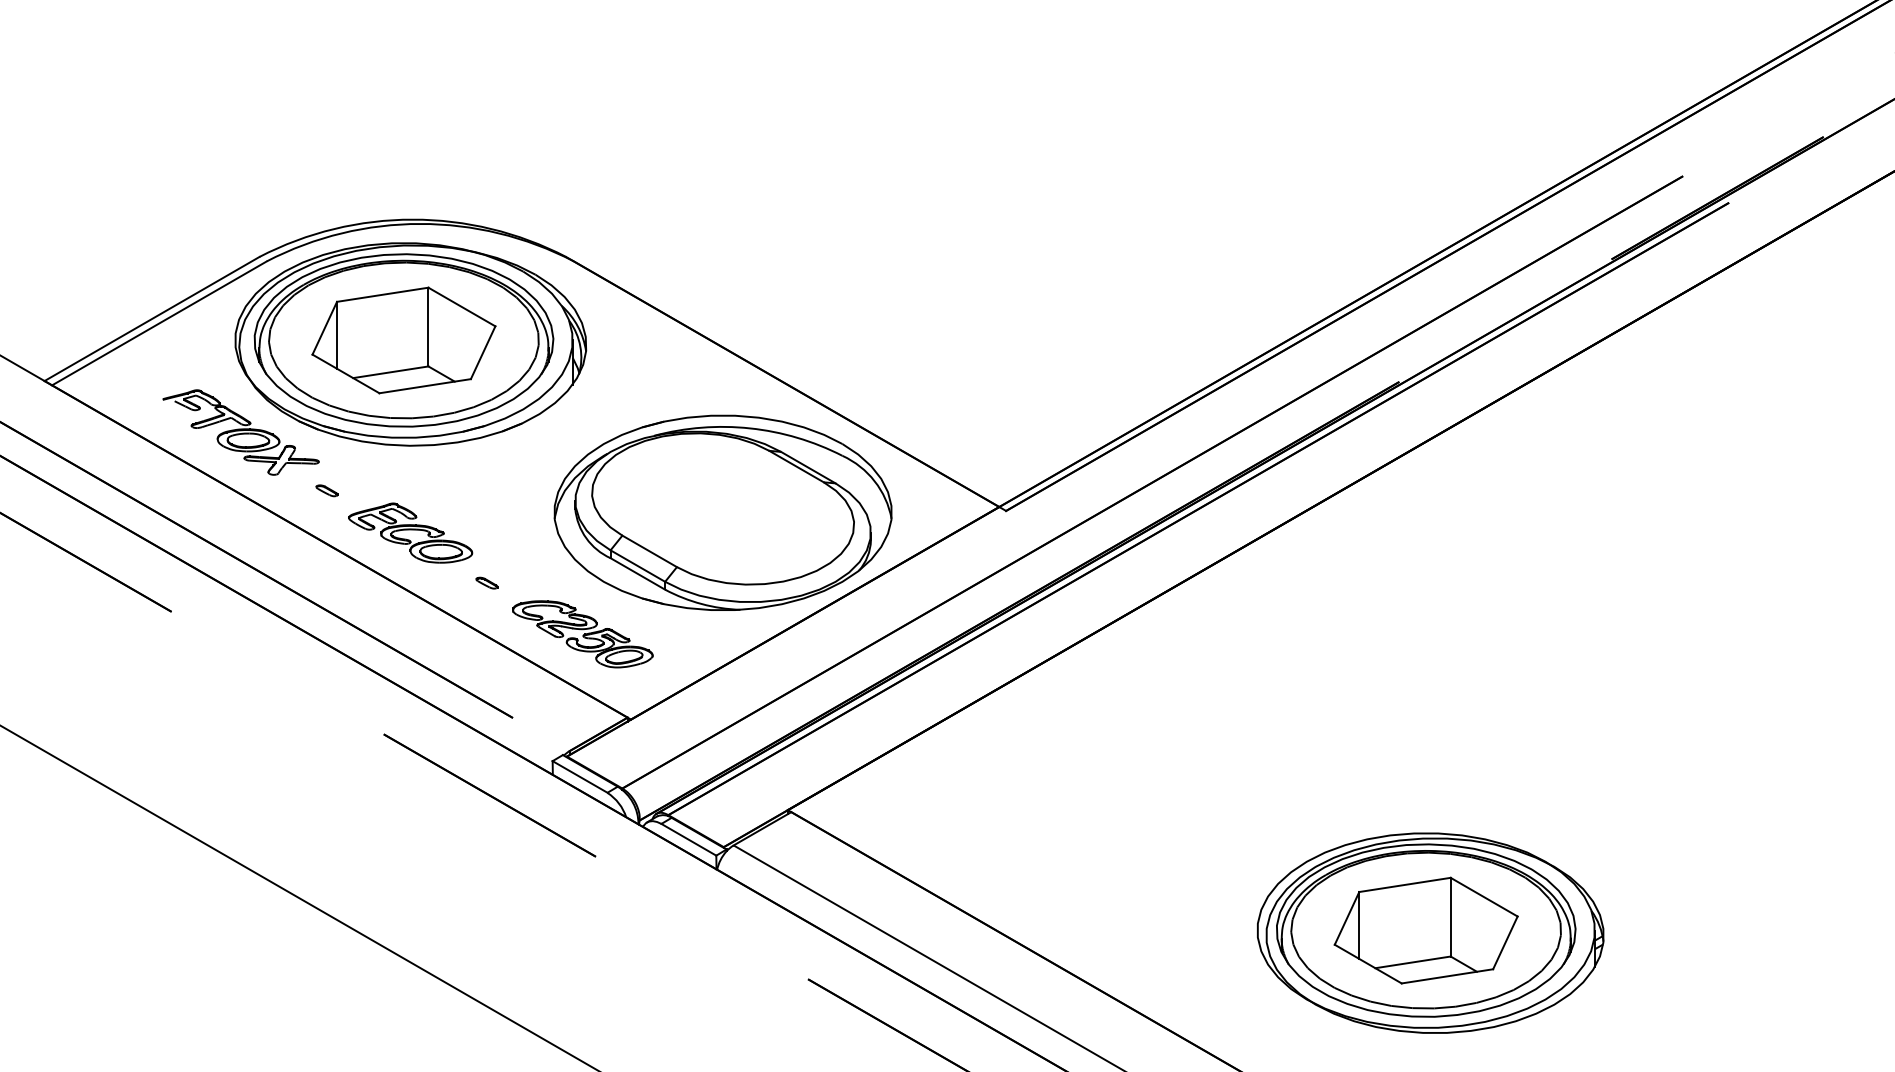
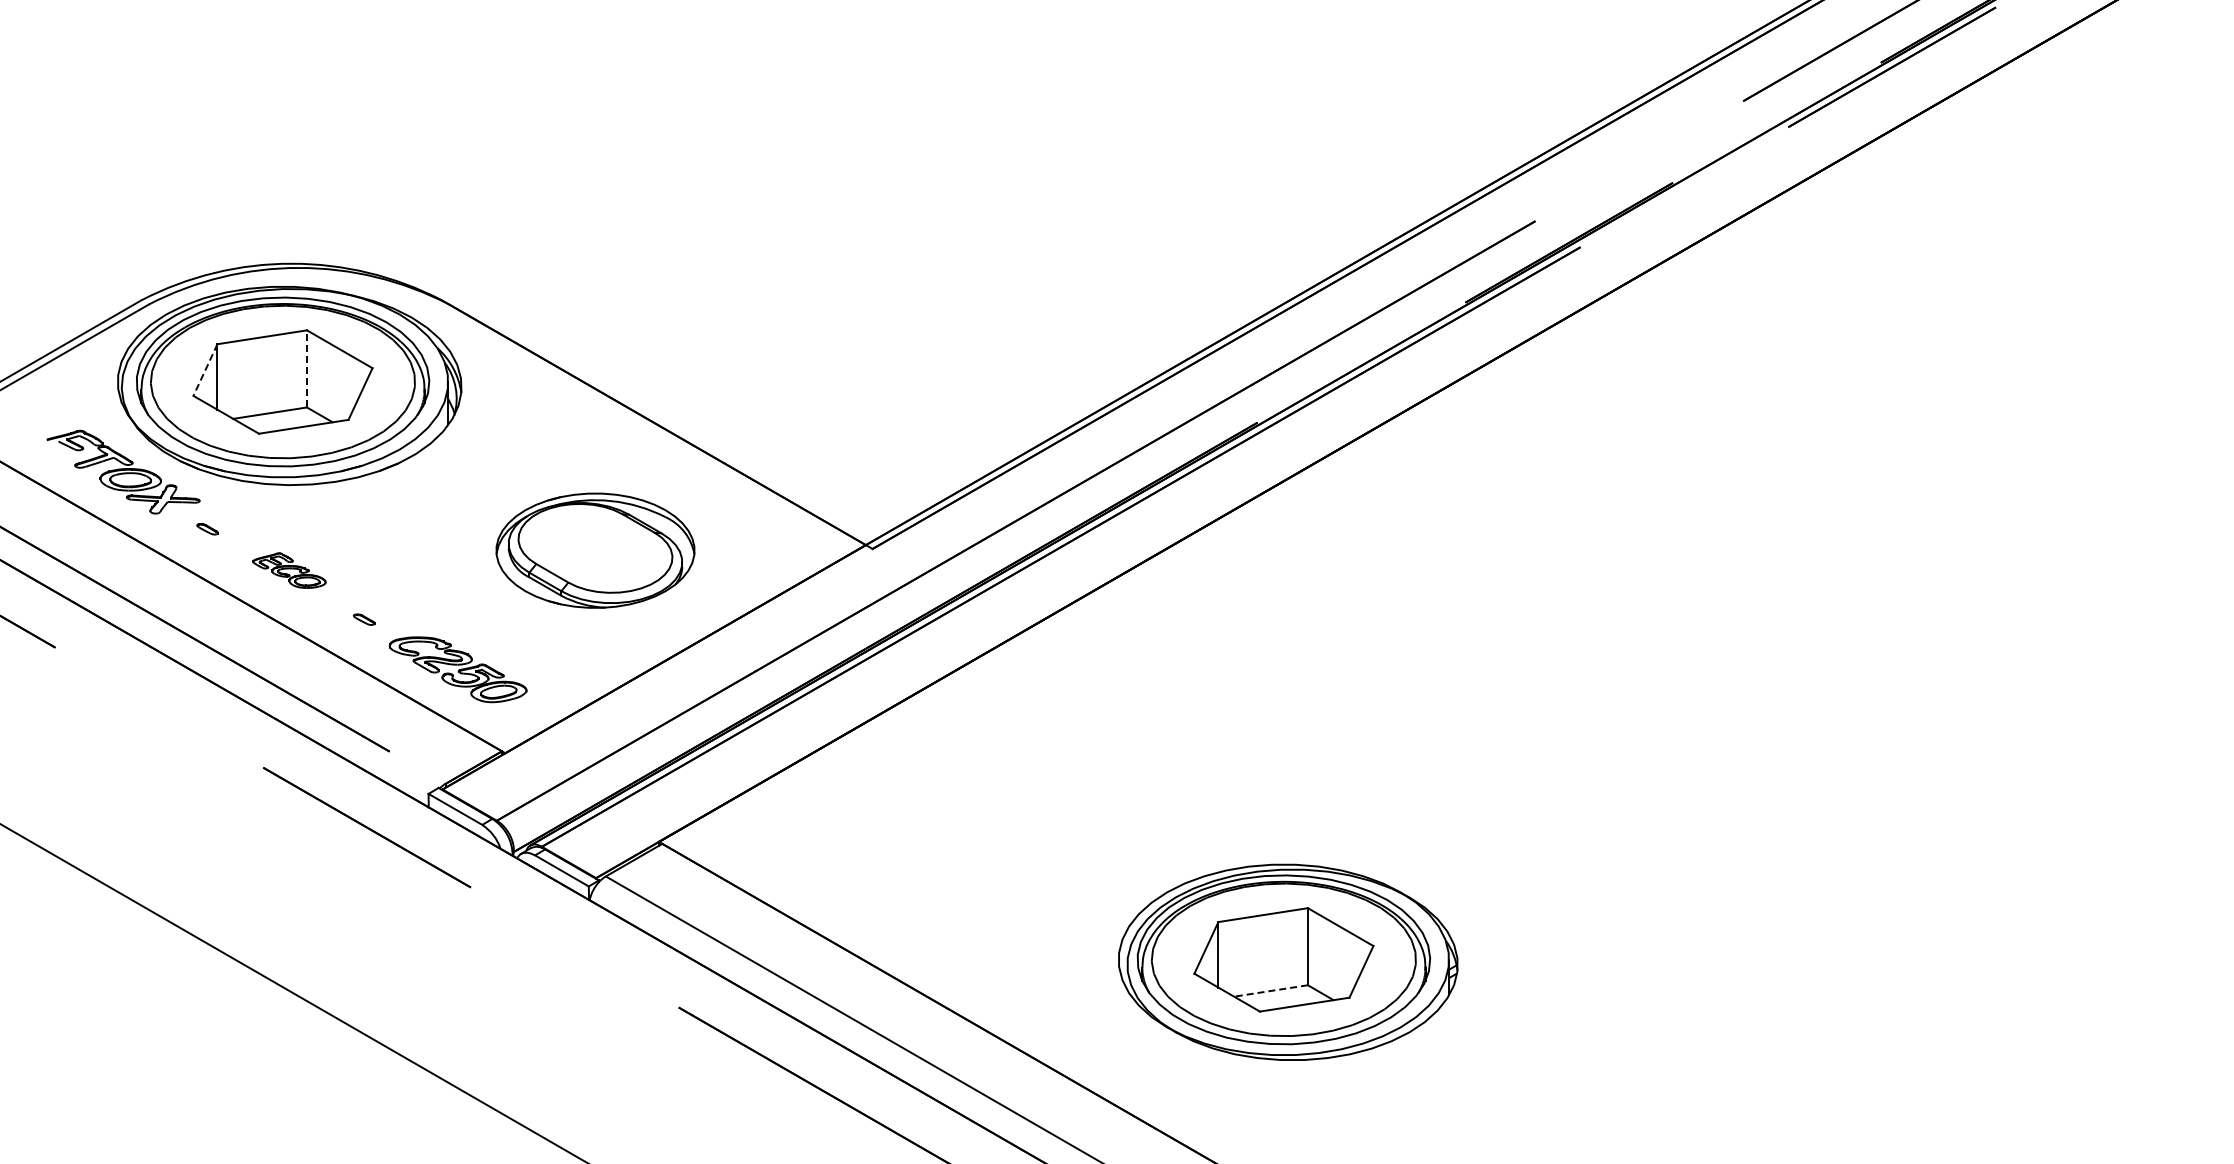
line: (428, 326) -> (307, 368), solid -> dashed
line: (324, 328) -> (205, 370), solid -> dashed
part: (723, 512) -> (595, 550), size x0.6
part: (410, 532) -> (289, 570), size x0.6
line: (1412, 962) -> (1270, 991), solid -> dashed

